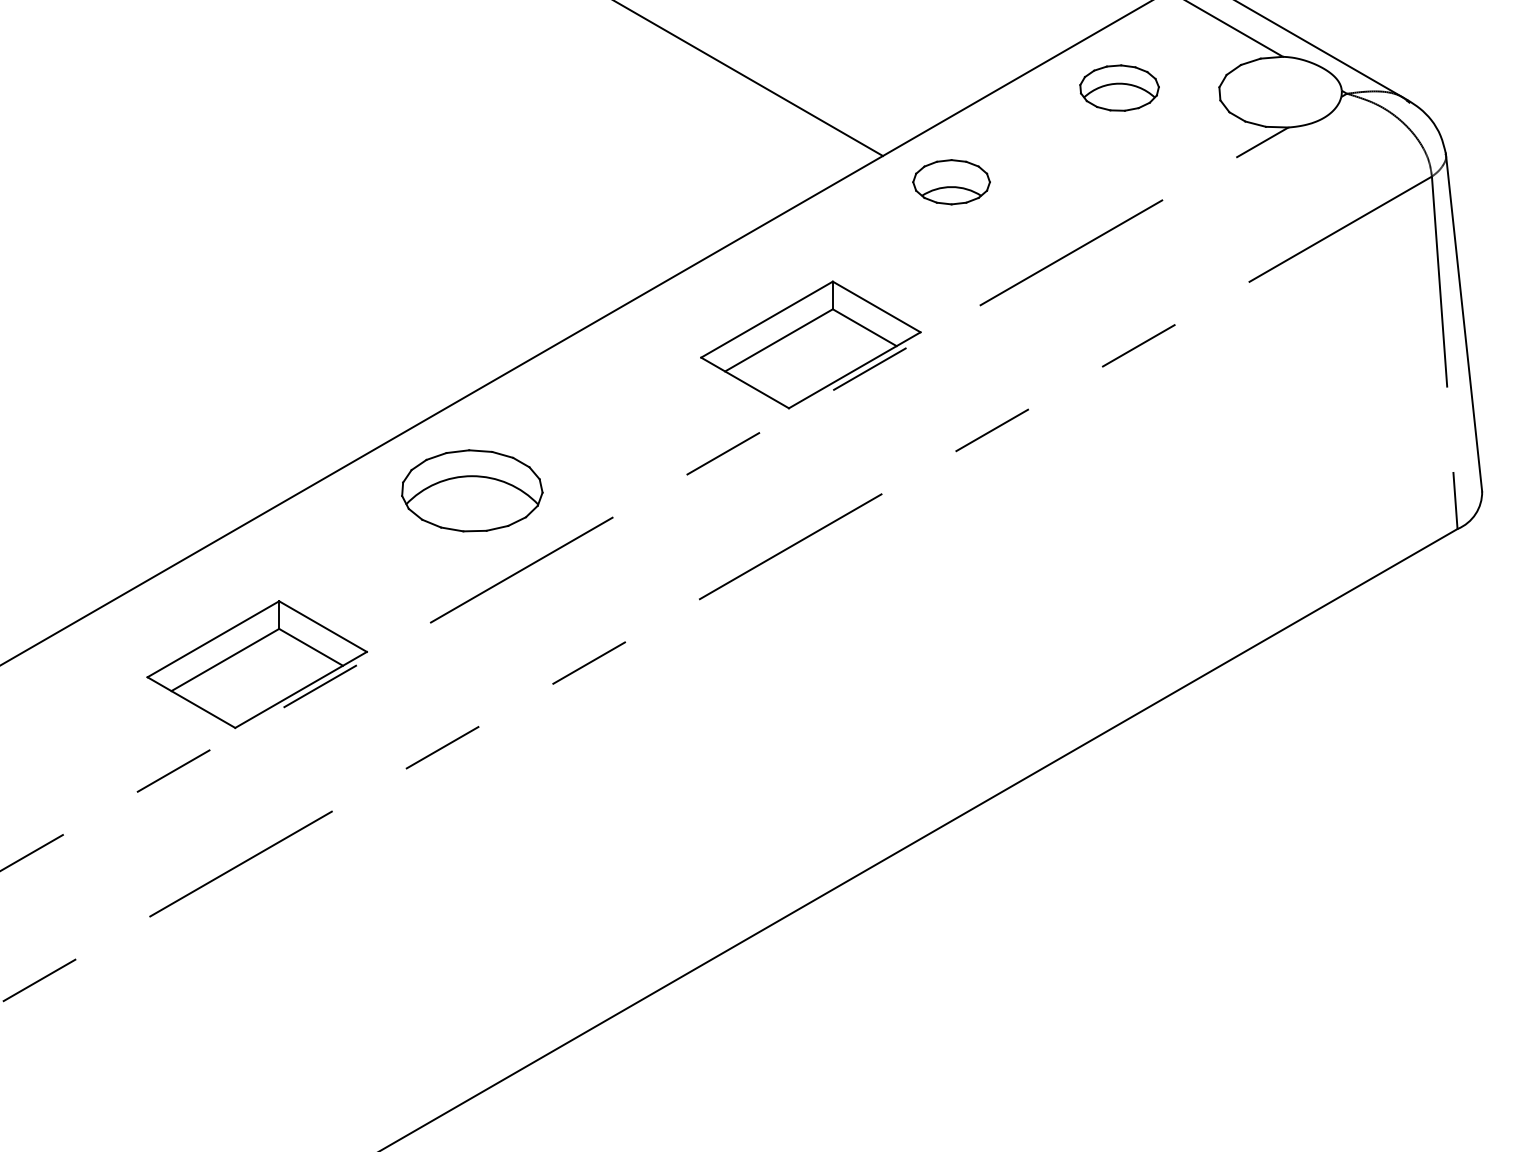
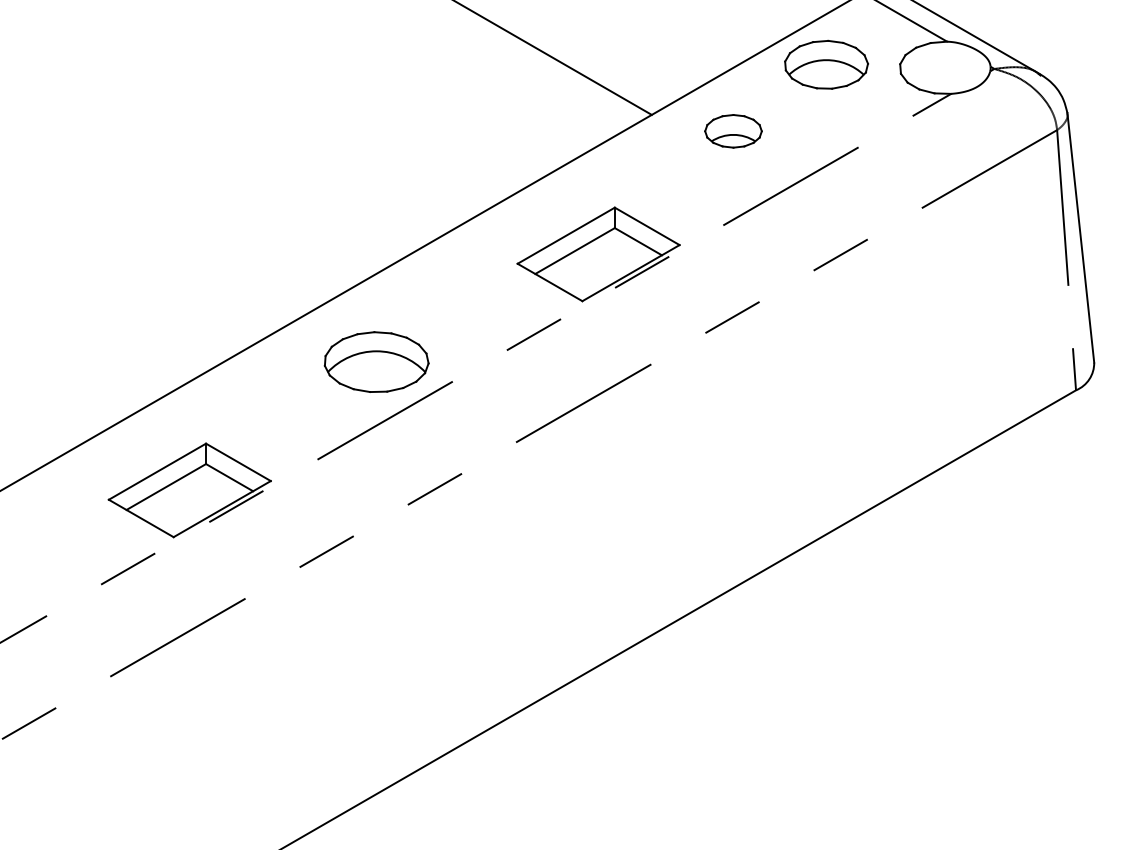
part: (1119, 87) -> (826, 64), size x1.43
part: (951, 182) -> (733, 131), moved
part: (472, 490) -> (376, 361), moved

